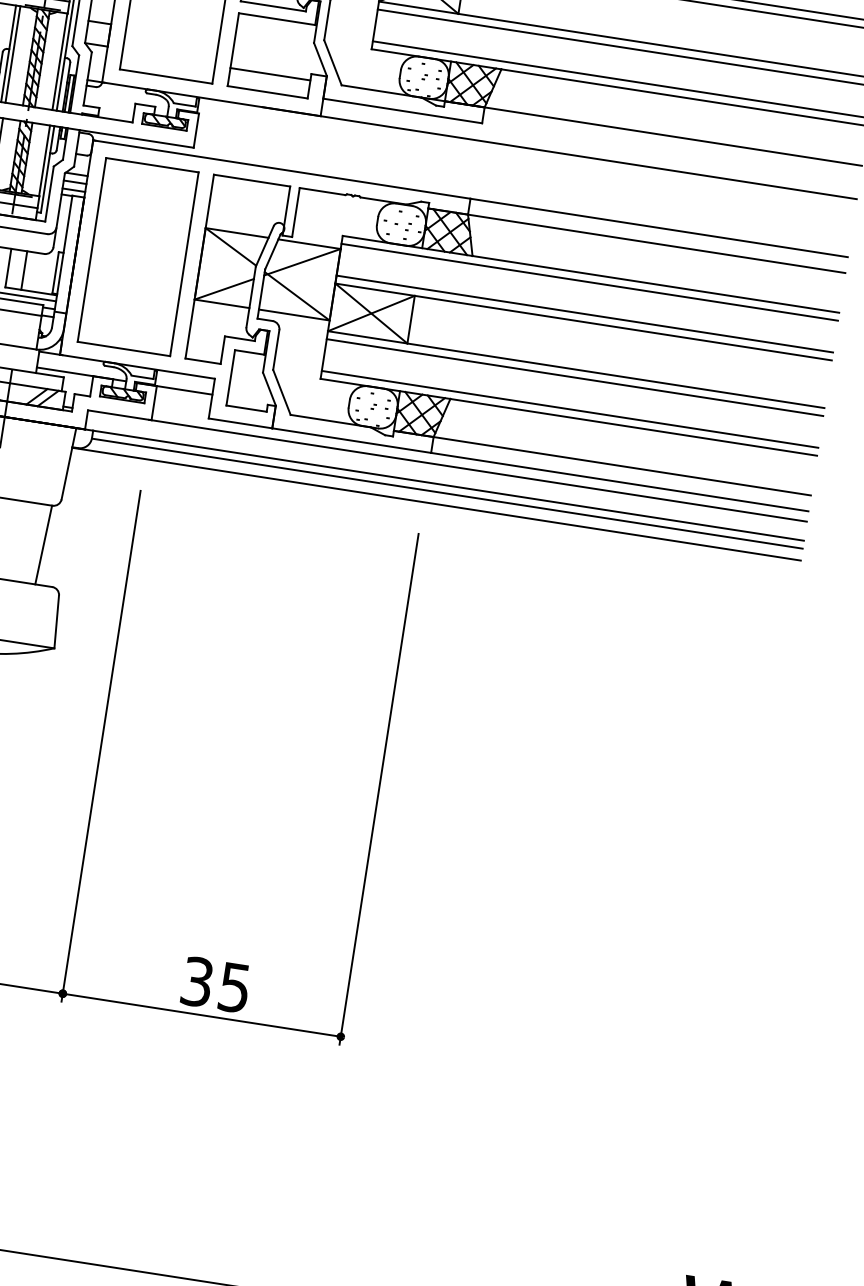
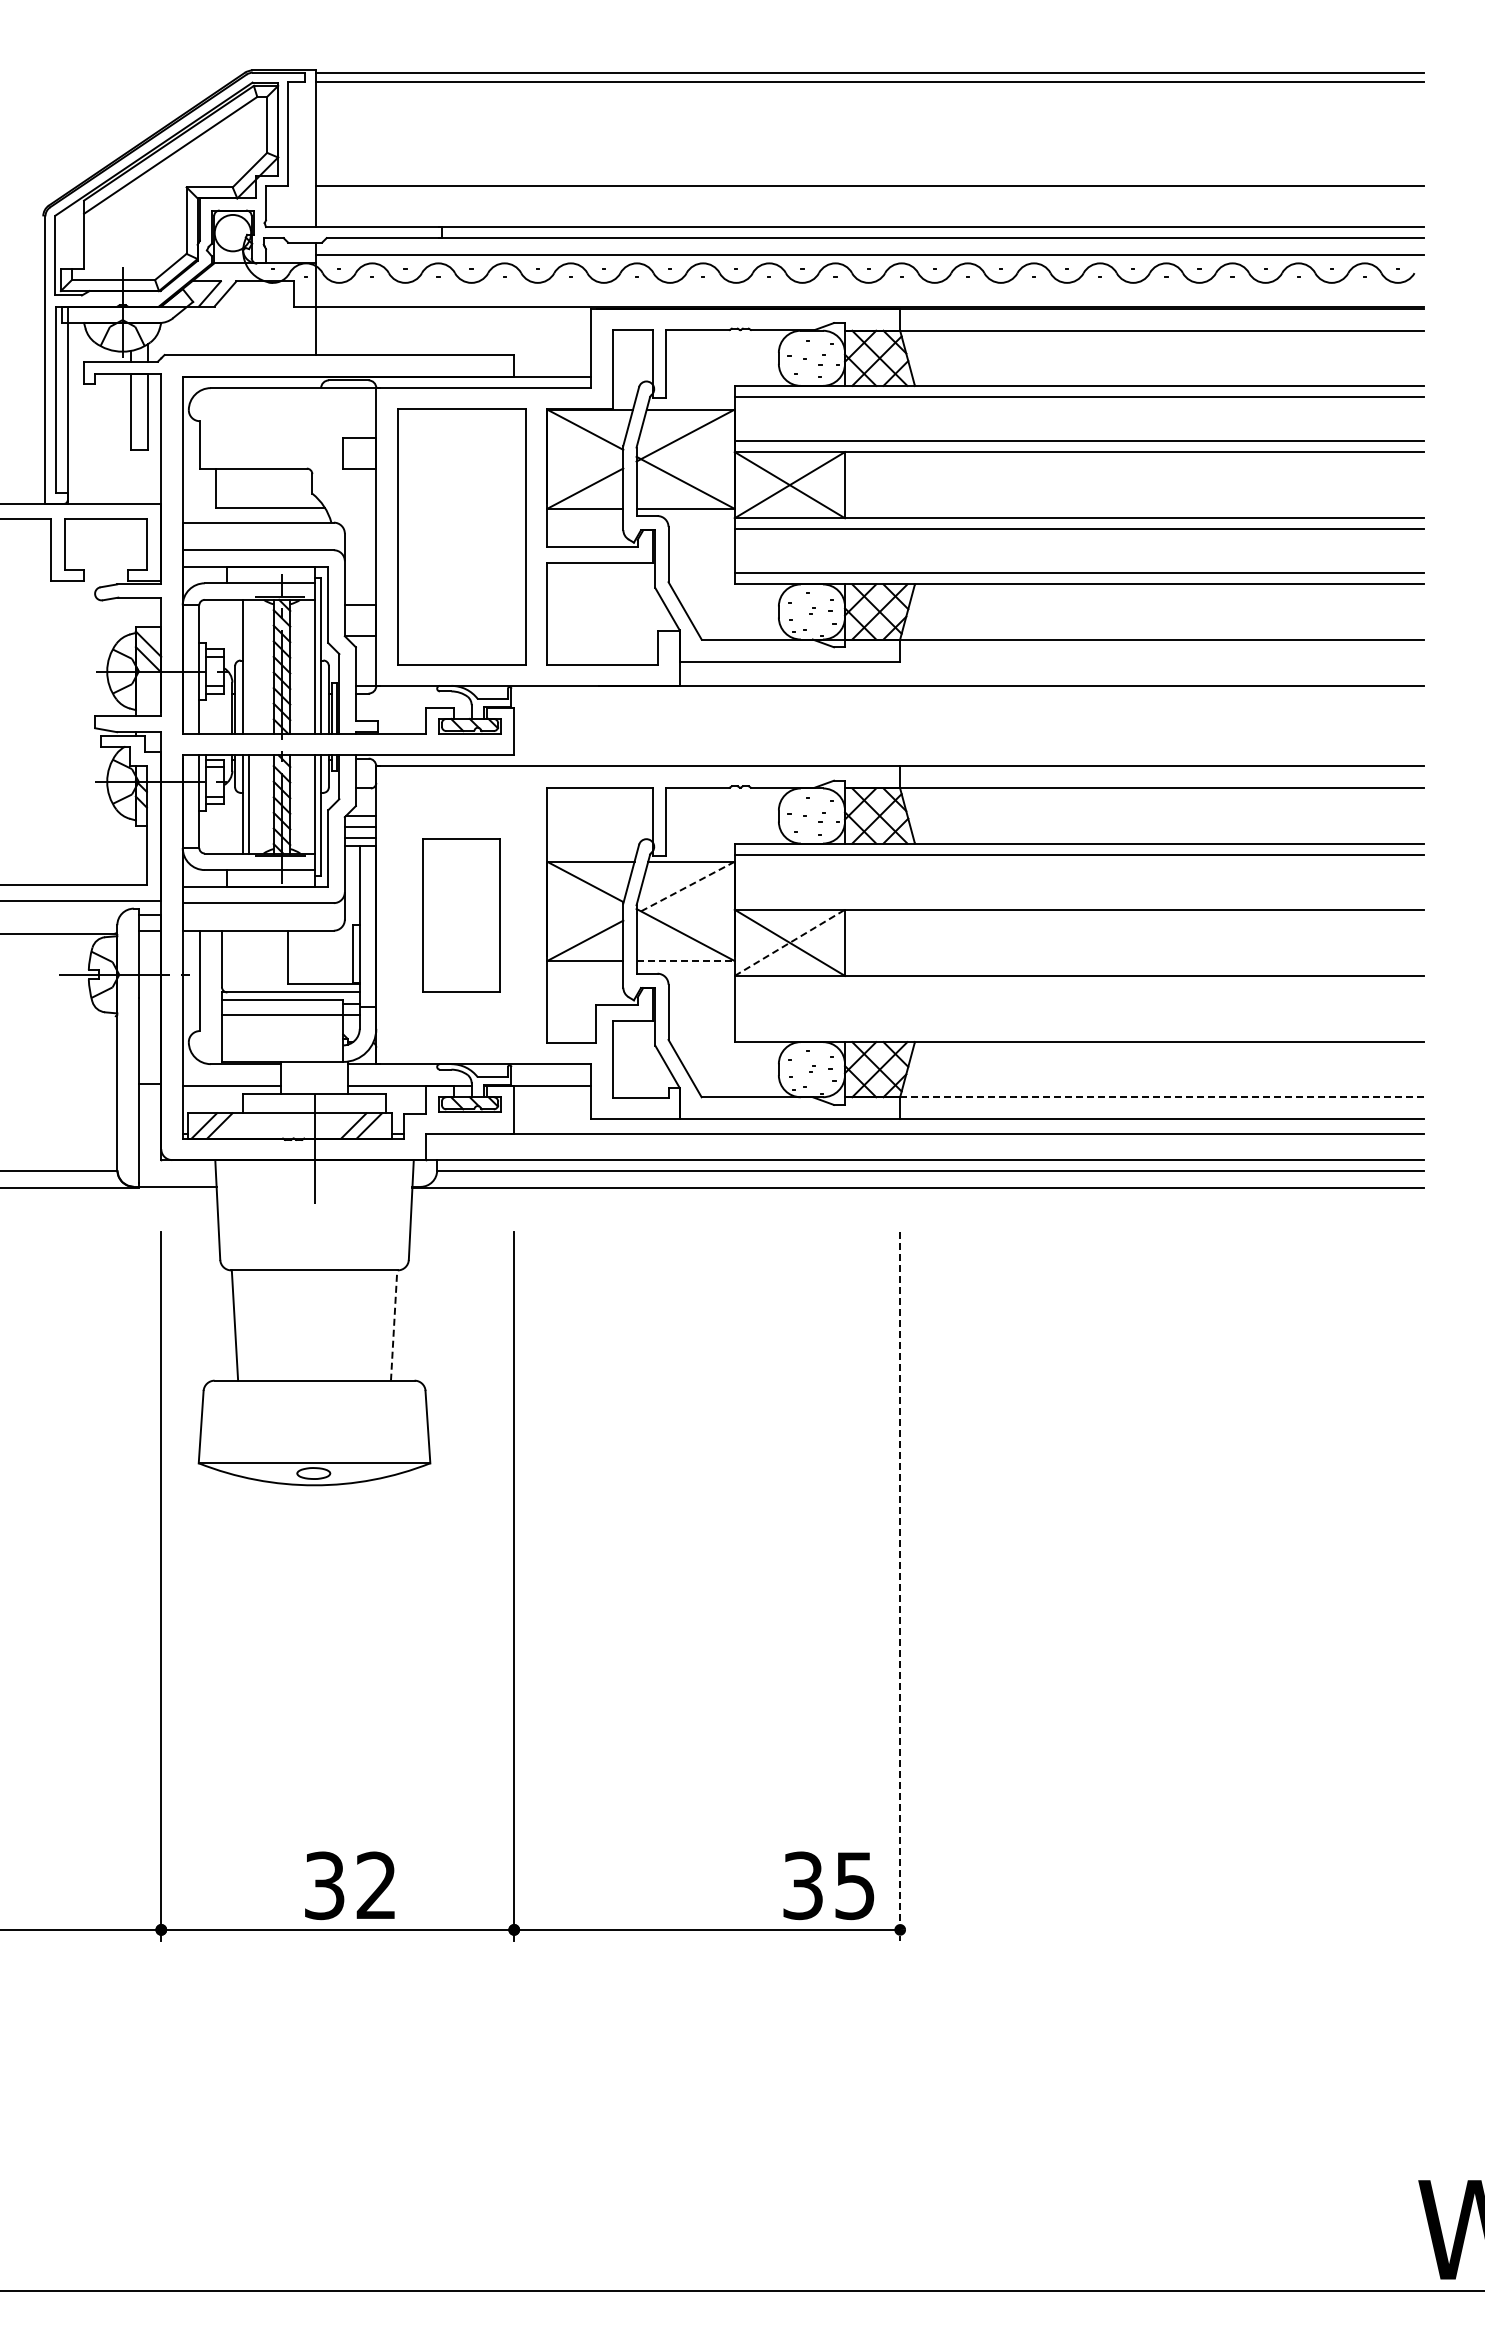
line: (13, 54) -> (249, 666), removed
line: (270, 74) -> (602, 639), removed
part: (137, 257) -> (461, 915), size x0.6
line: (302, 262) -> (685, 887), solid -> dashed
line: (24, 270) -> (310, 957), removed
line: (371, 313) -> (790, 942), solid -> dashed
line: (584, 313) -> (1079, 898), removed
line: (294, 315) -> (686, 961), solid -> dashed
line: (575, 377) -> (1079, 986), removed
line: (570, 409) -> (1079, 1031), removed
line: (622, 466) -> (1162, 1097), solid -> dashed
line: (43, 545) -> (394, 1325), solid -> dashed
line: (379, 789) -> (900, 1586), solid -> dashed
text: (215, 984) -> (828, 1885), moved

